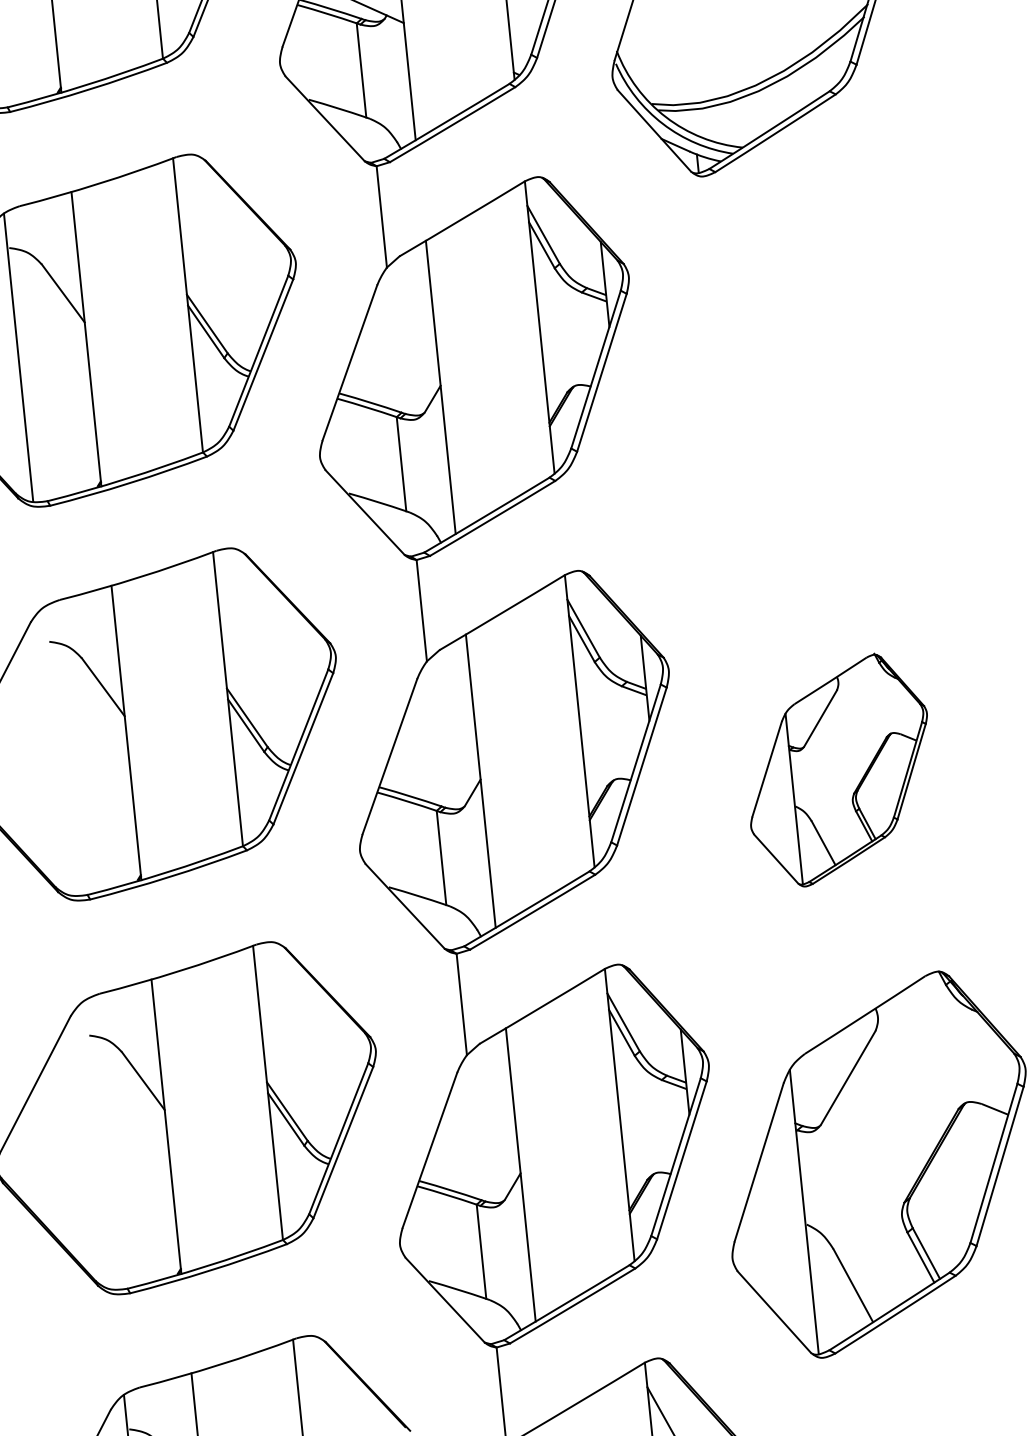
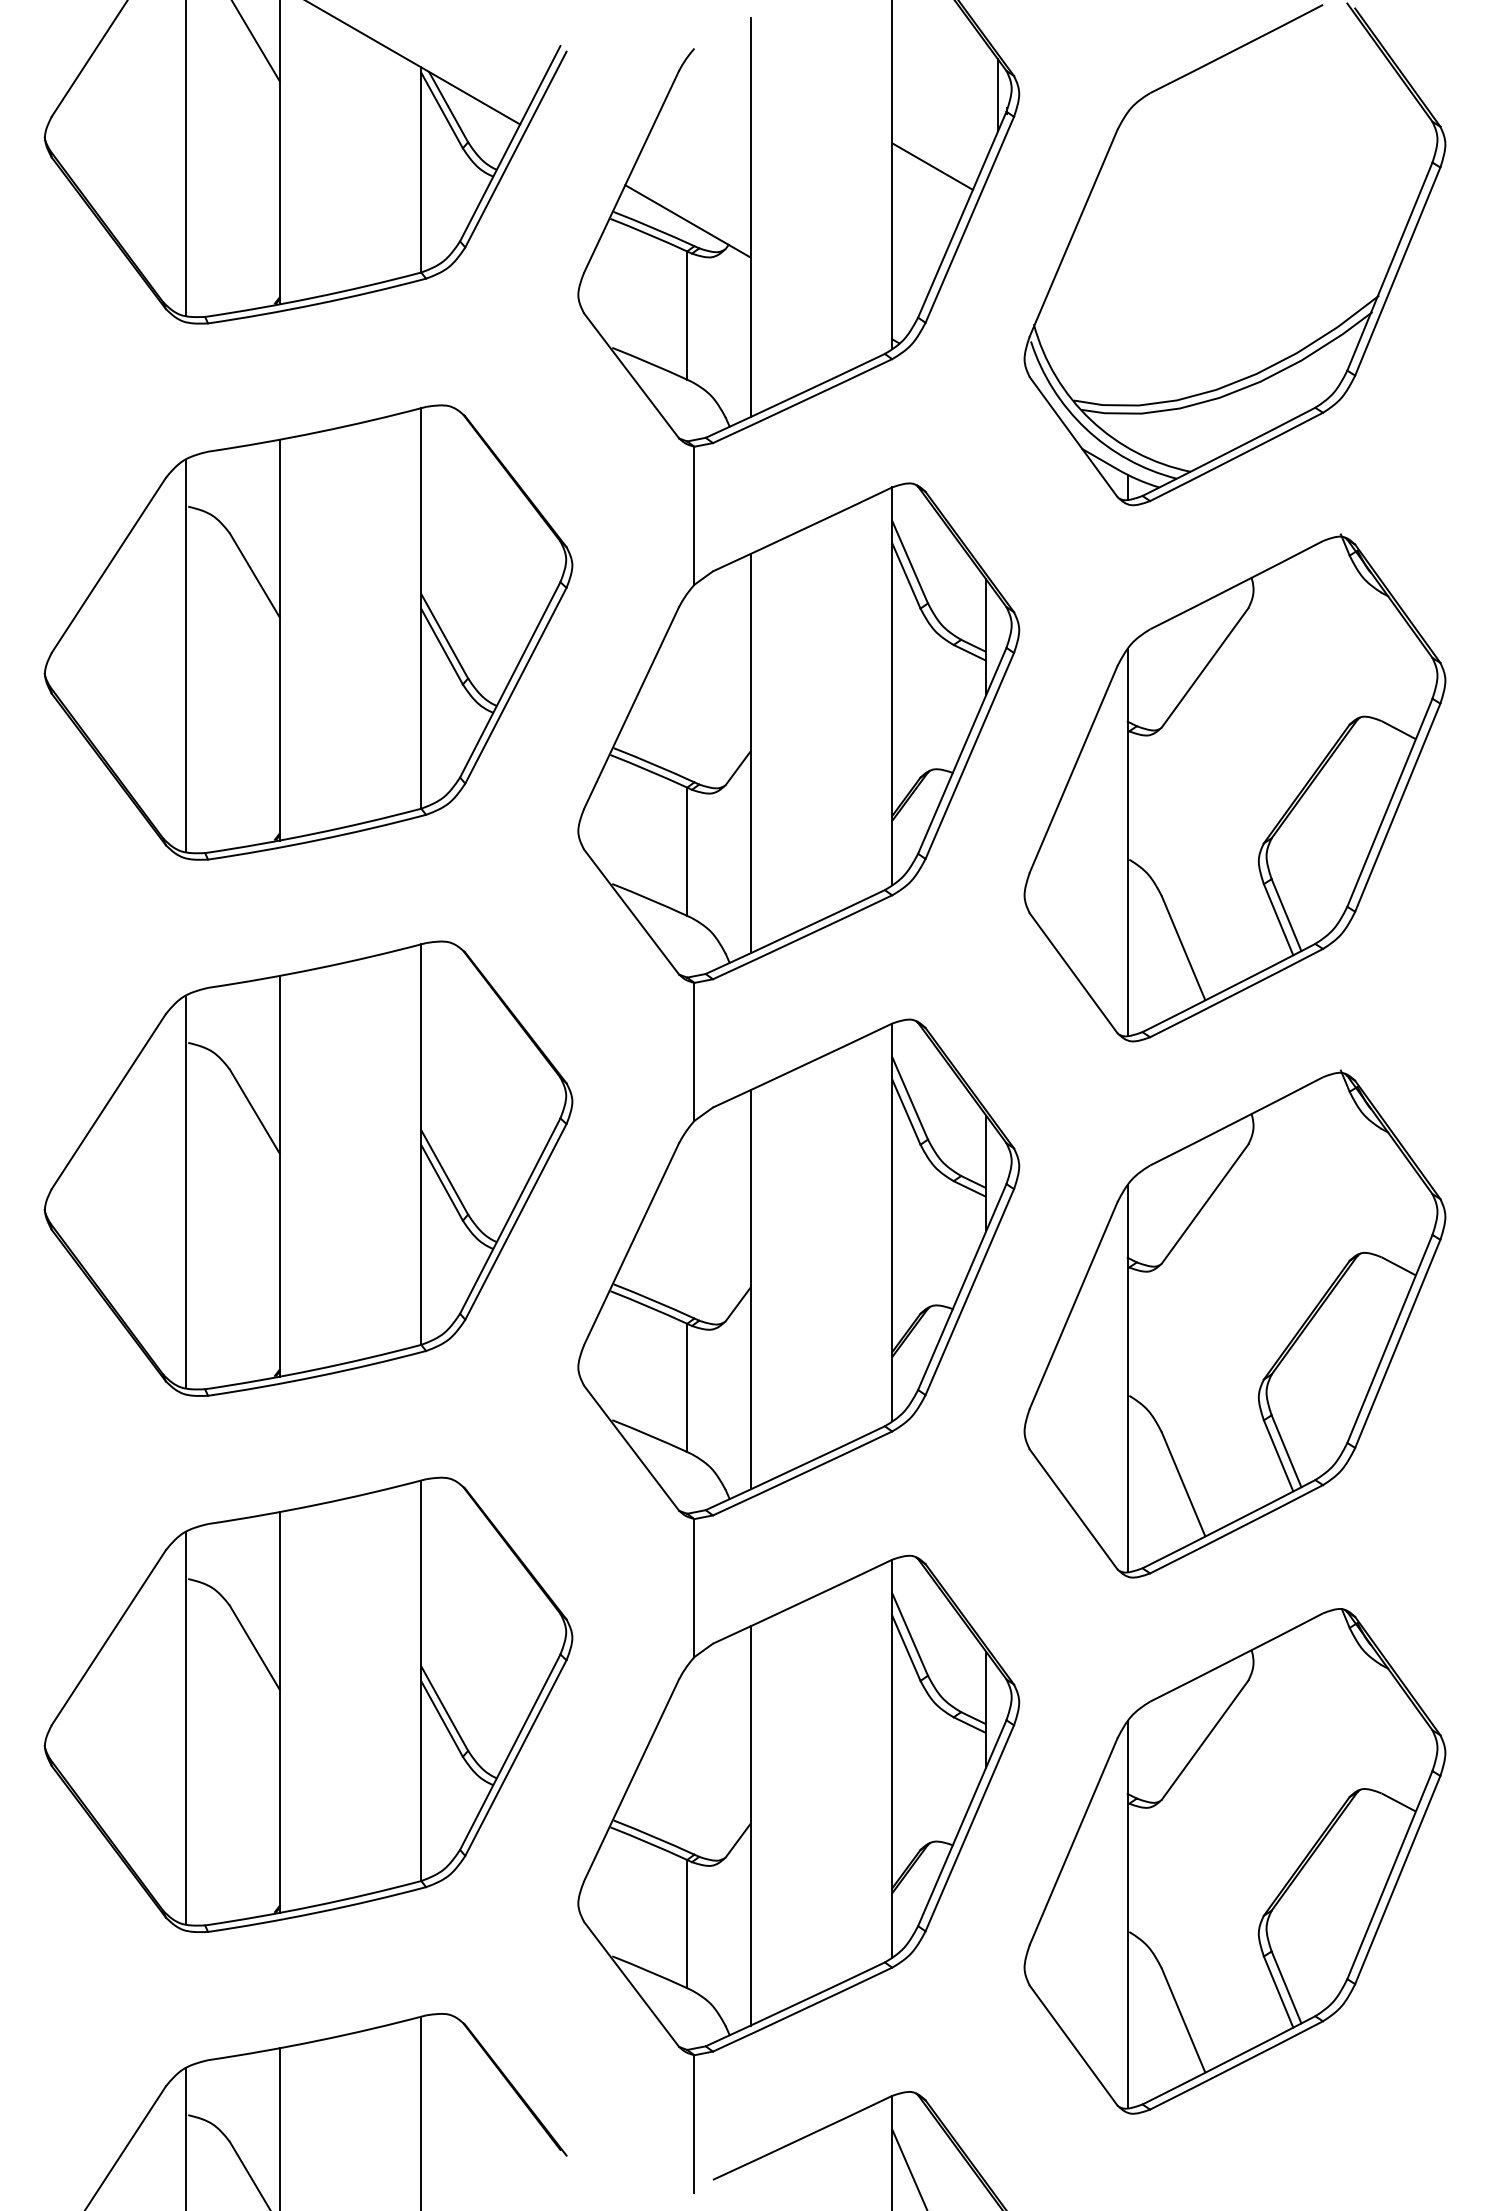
part: (798, 376) -> (1234, 787), added
line: (58, 751) -> (185, 1191), added
part: (838, 769) -> (1234, 1323), size x1.67
line: (98, 1144) -> (185, 1727), added

